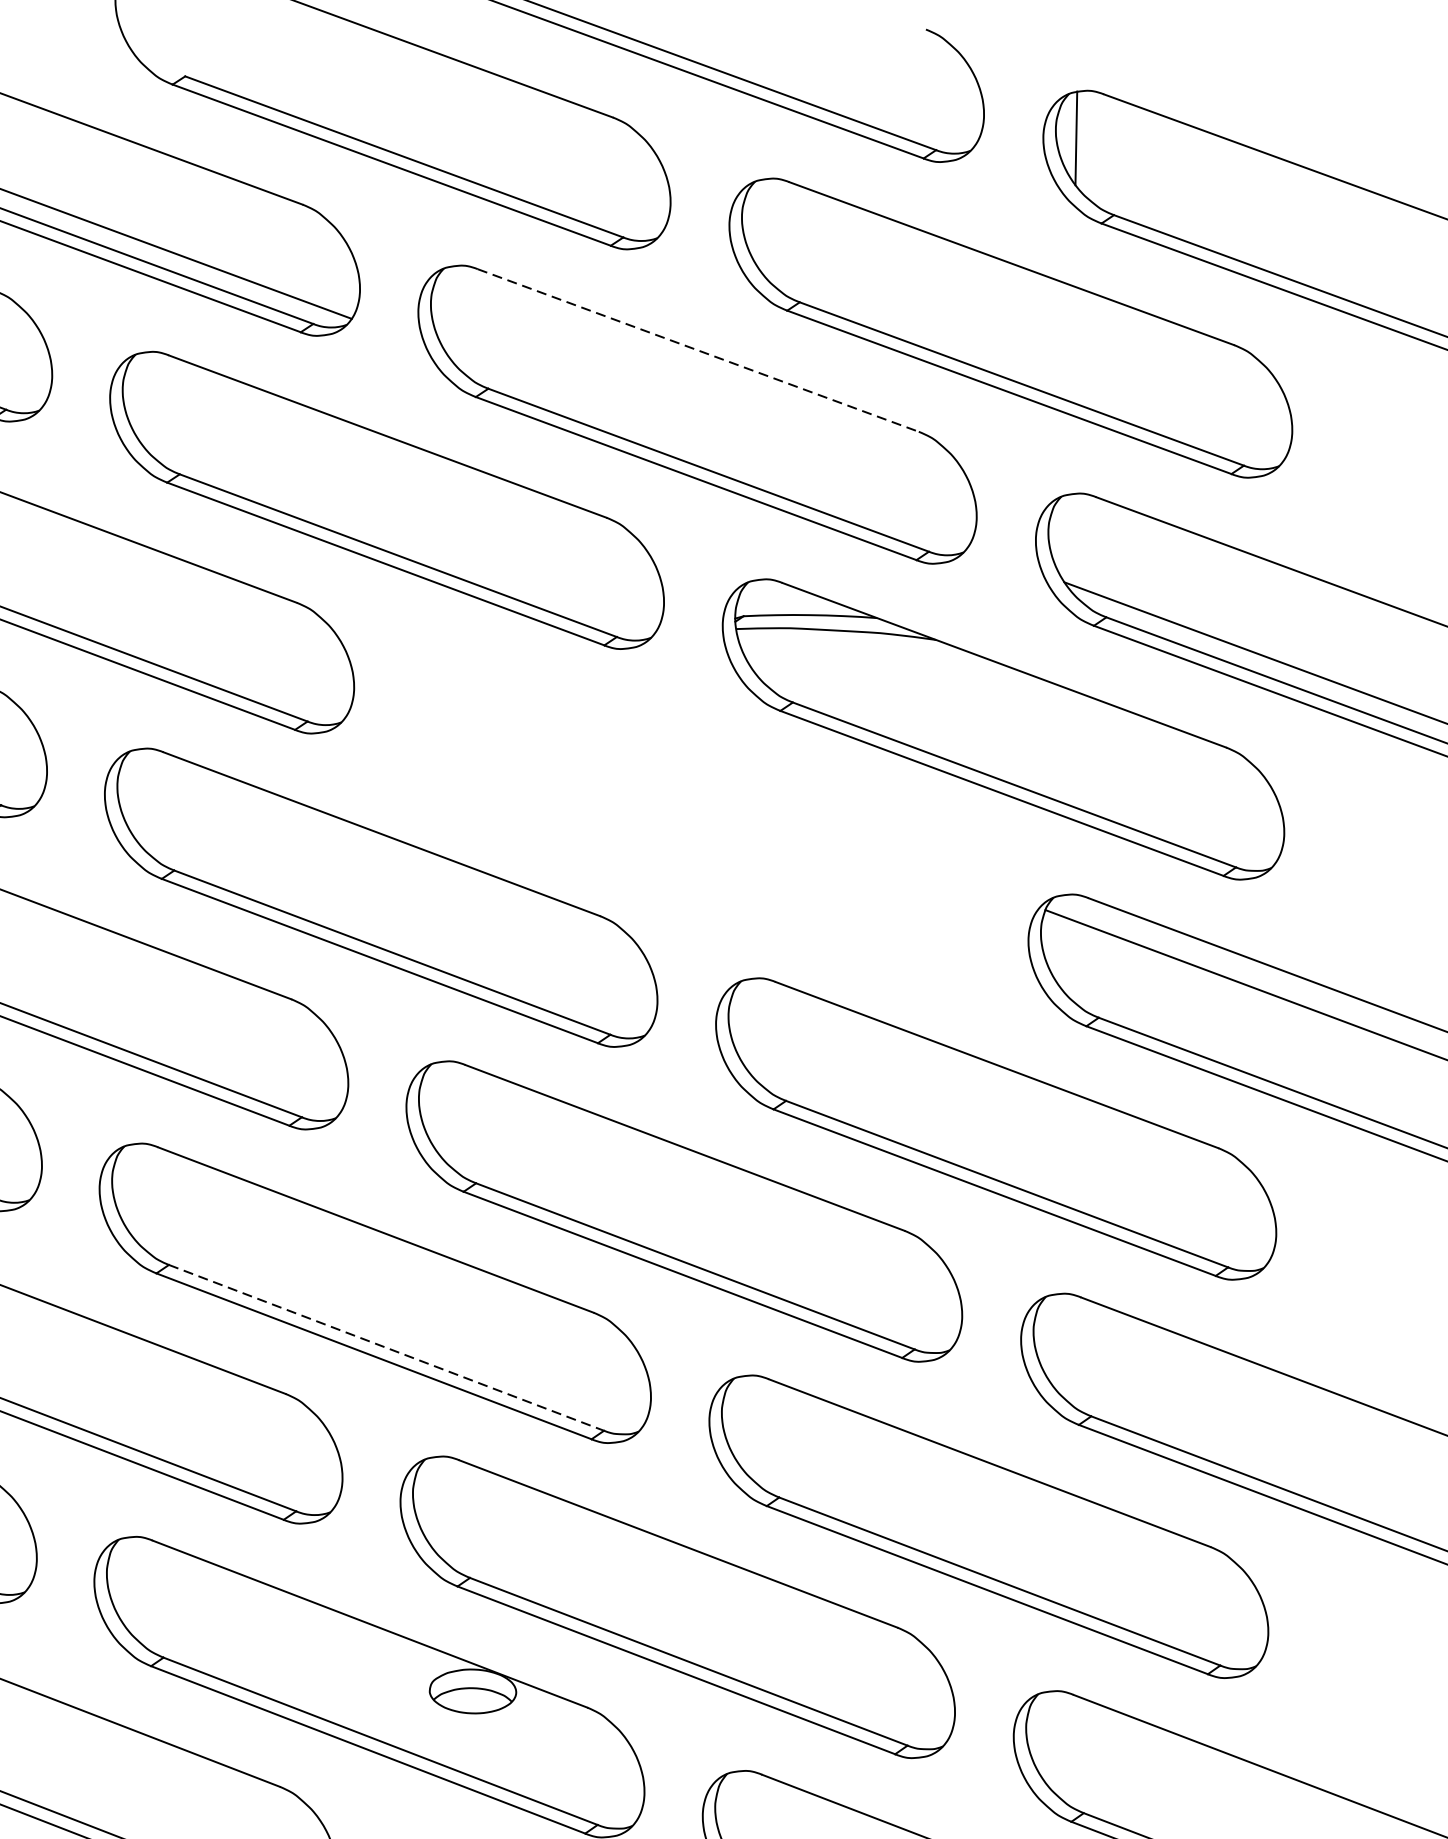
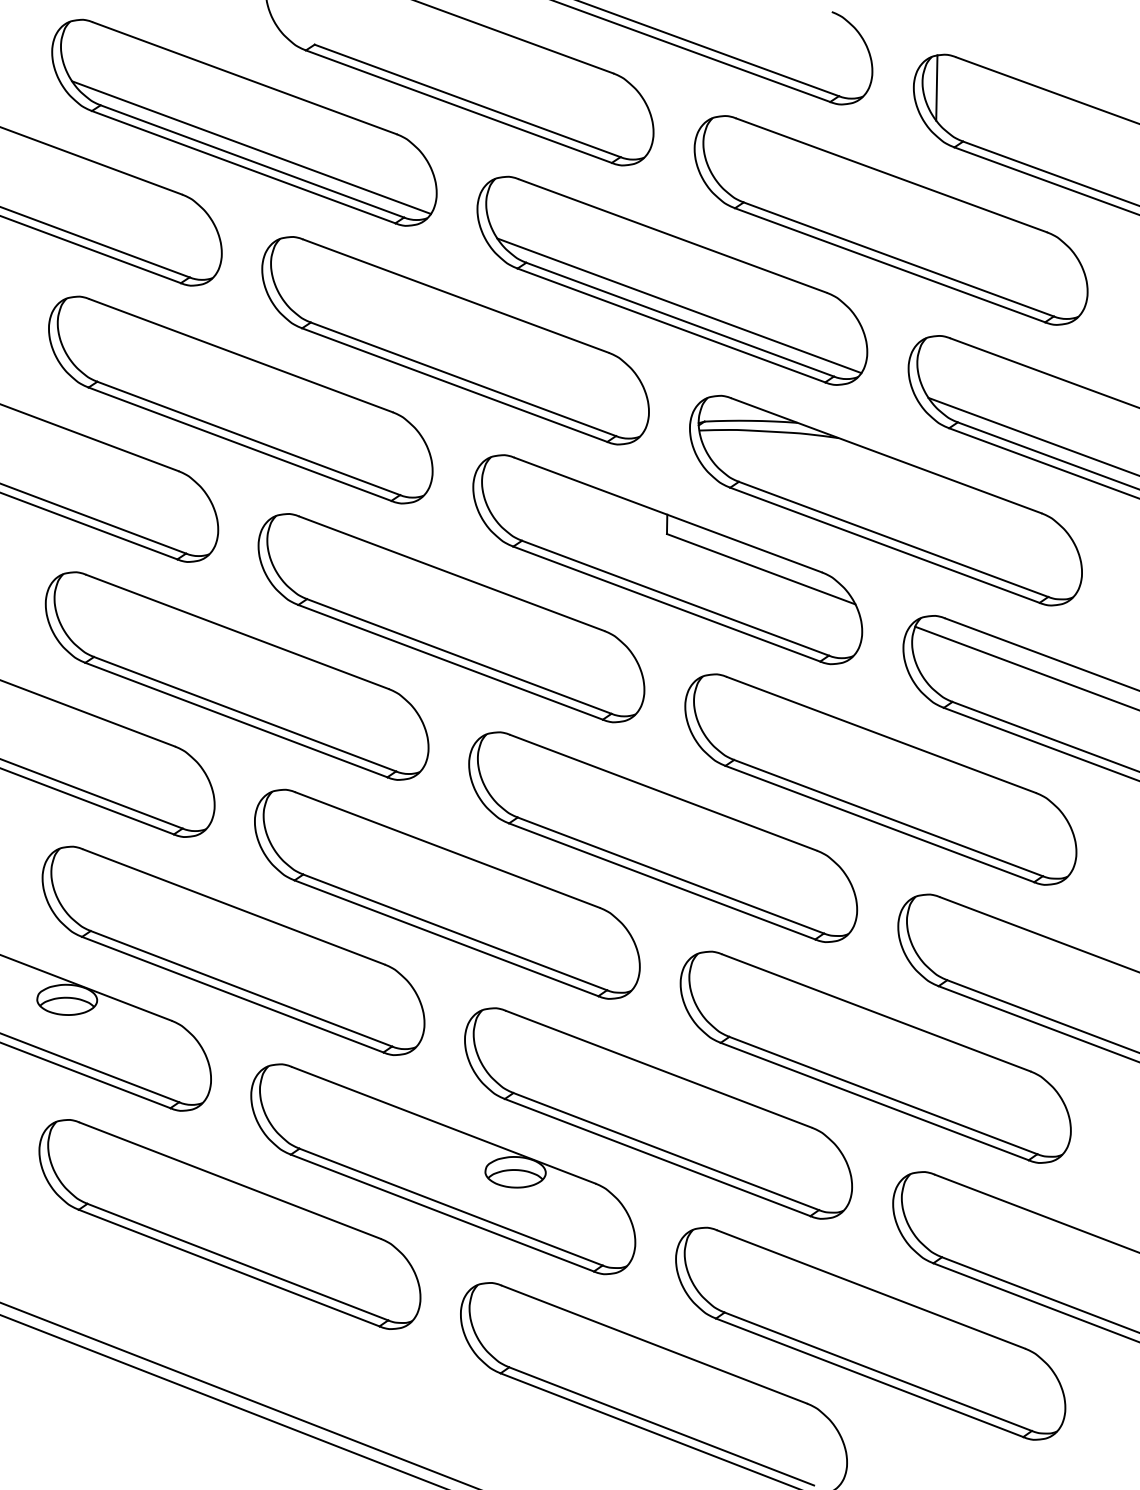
line: (699, 351) -> (673, 236), dashed -> solid
line: (707, 449) -> (679, 305), added
part: (690, 813) -> (667, 559), added
line: (386, 1348) -> (455, 932), dashed -> solid

